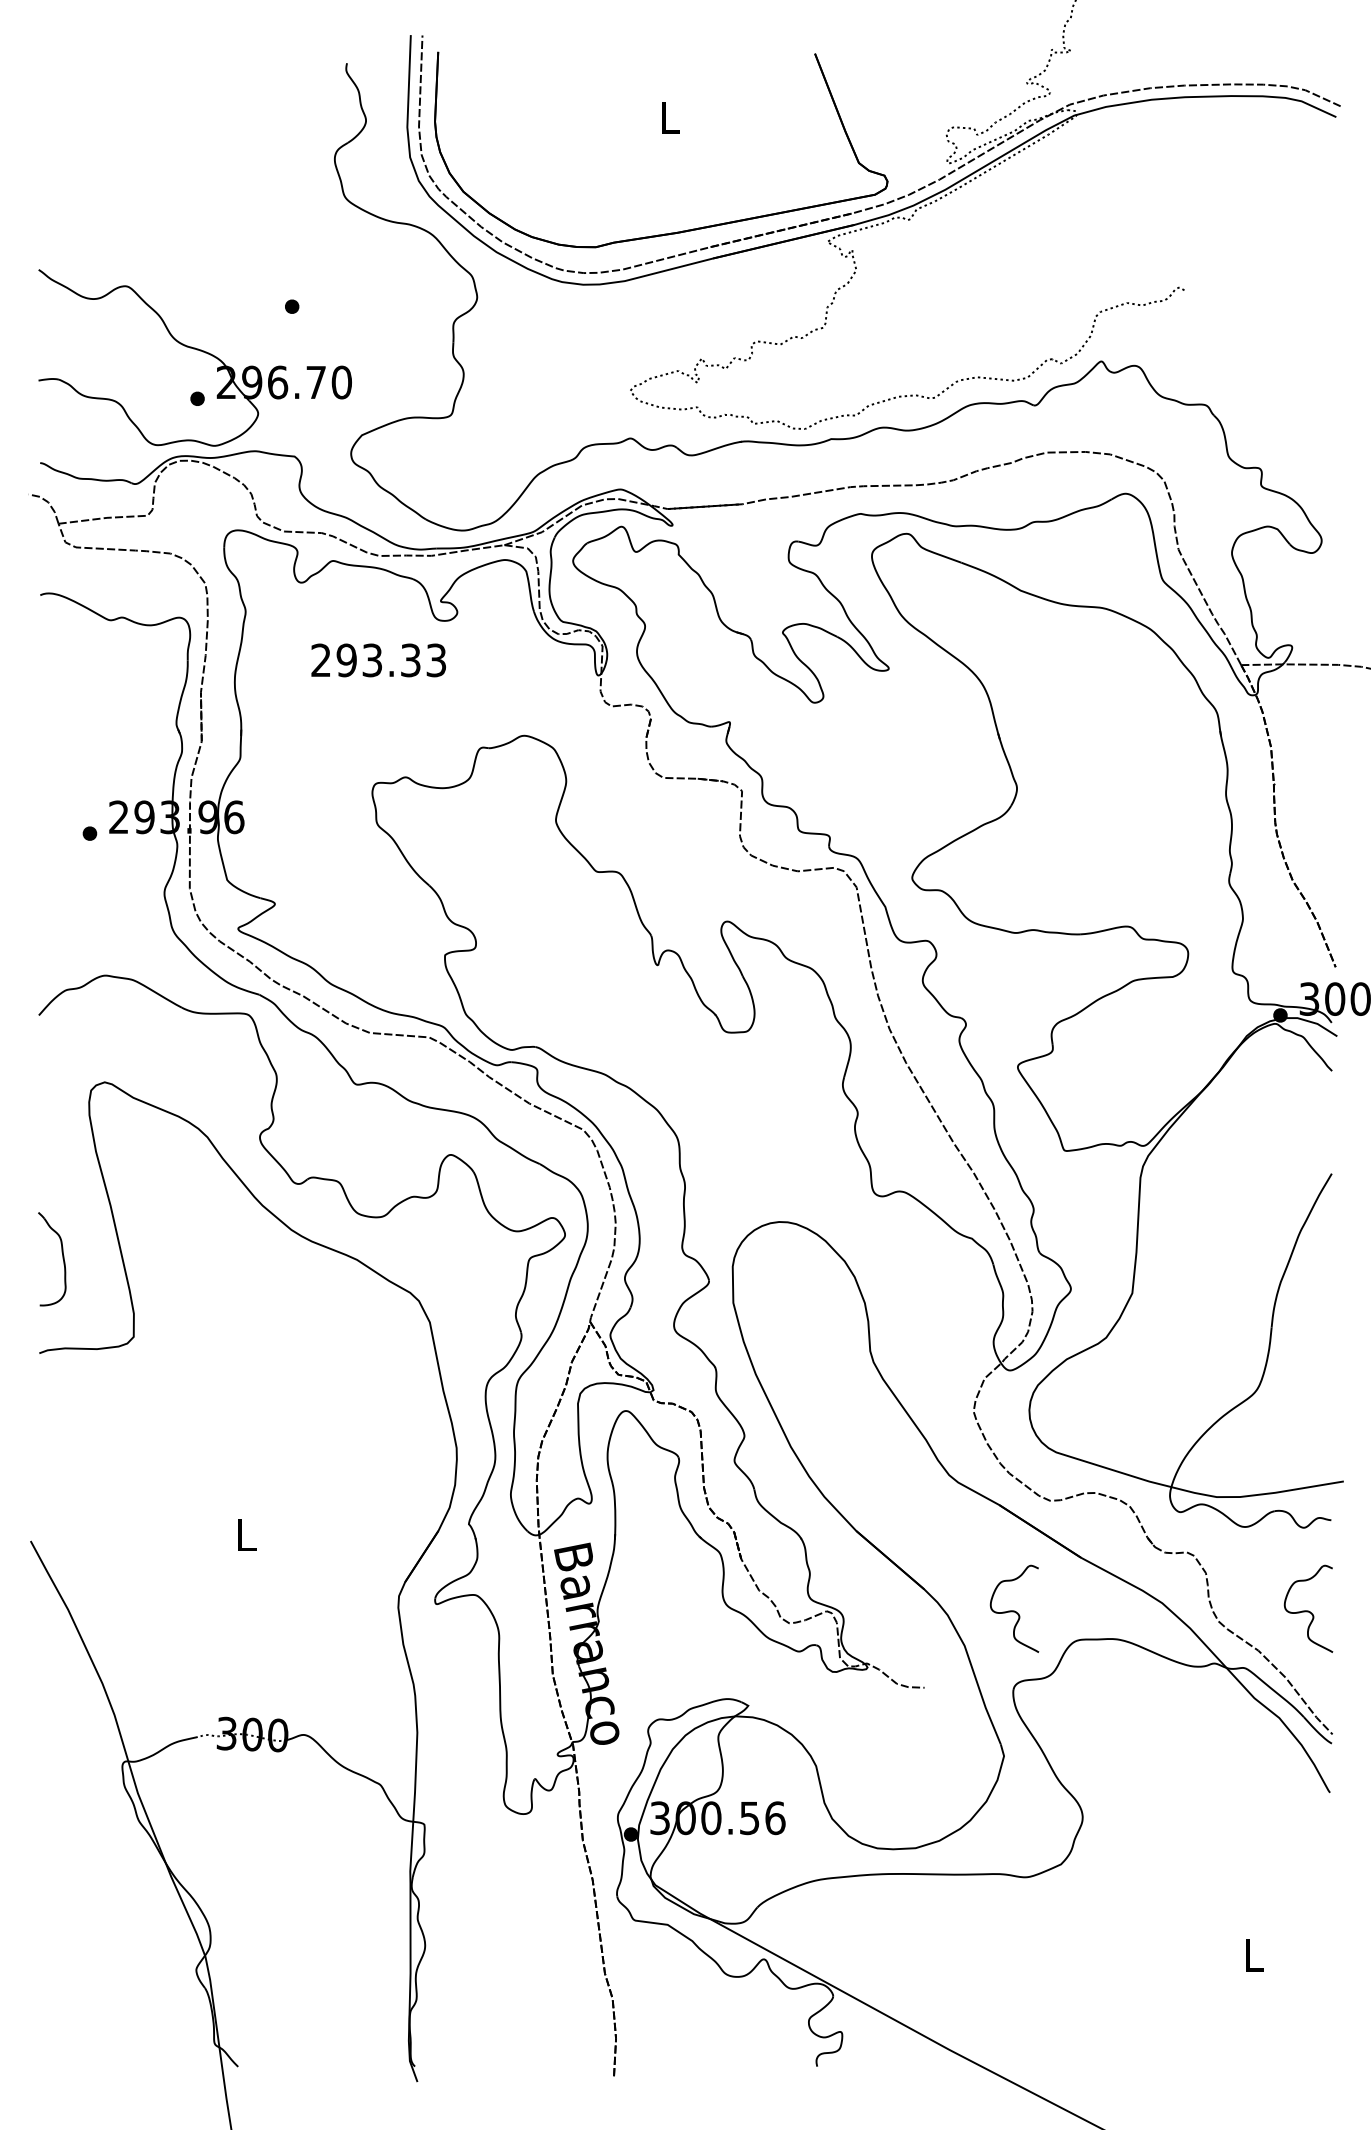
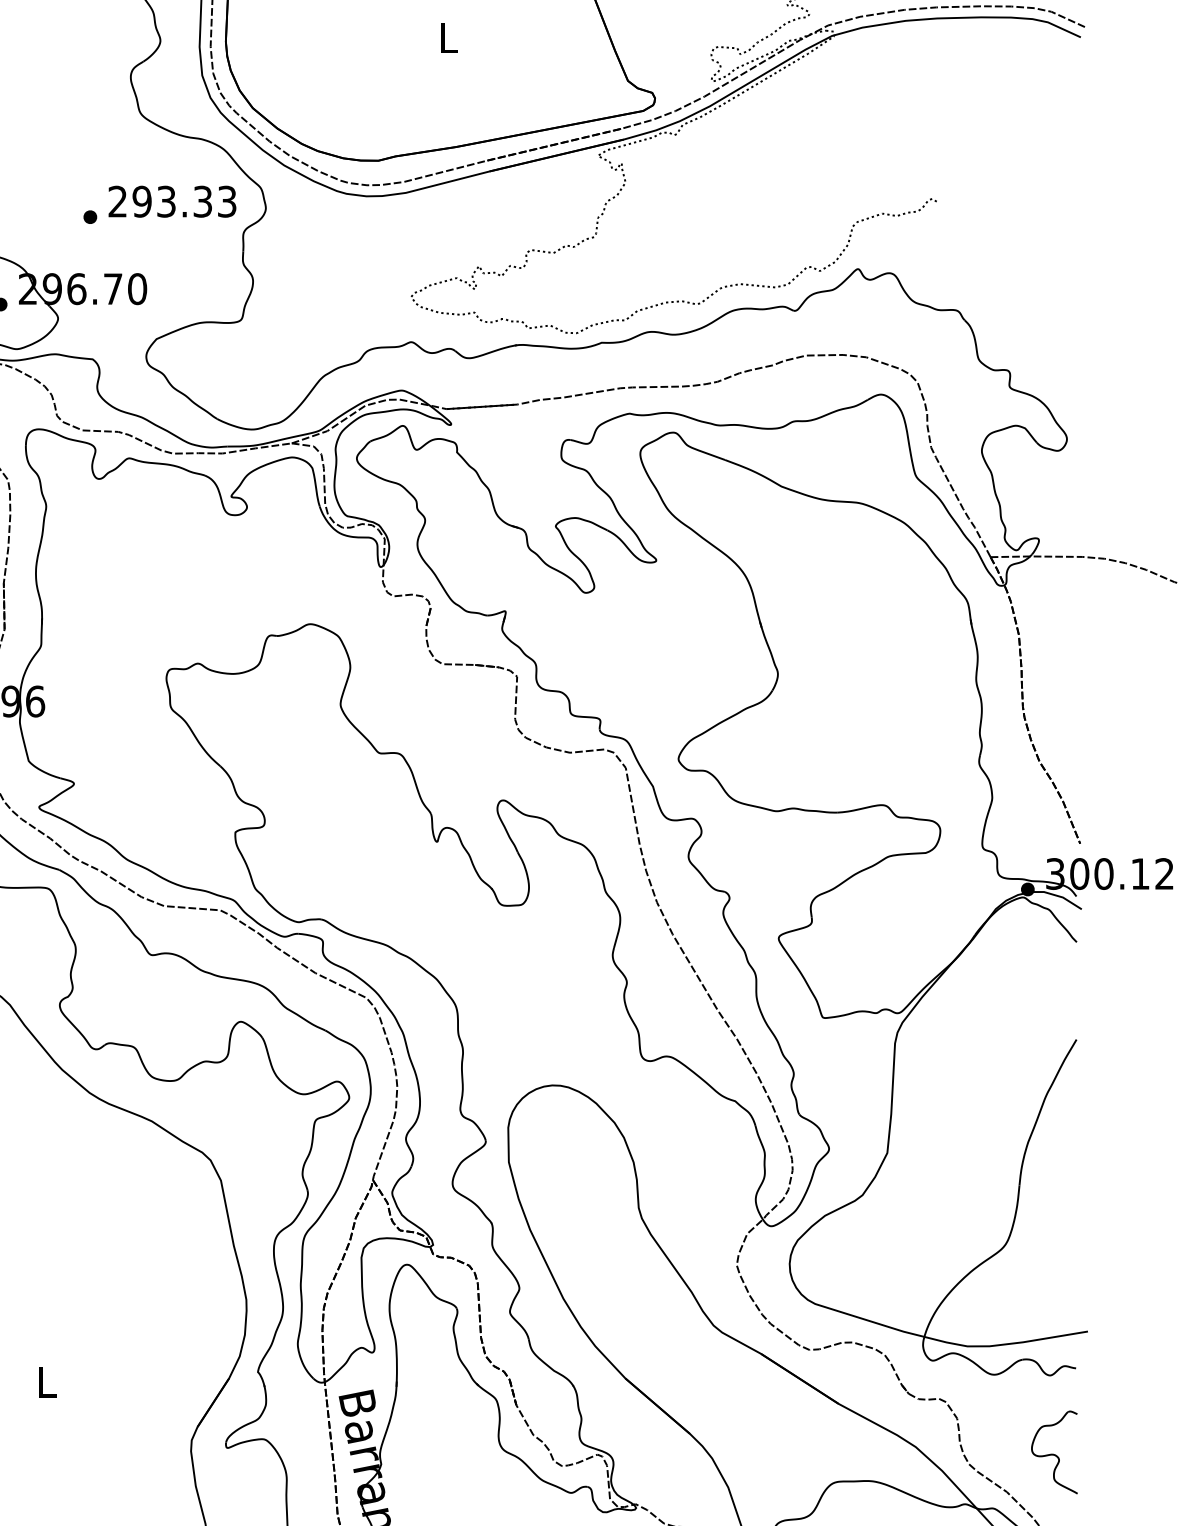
text: (378, 660) -> (172, 201), moved
part: (1014, 1608) -> (775, 1452), removed

